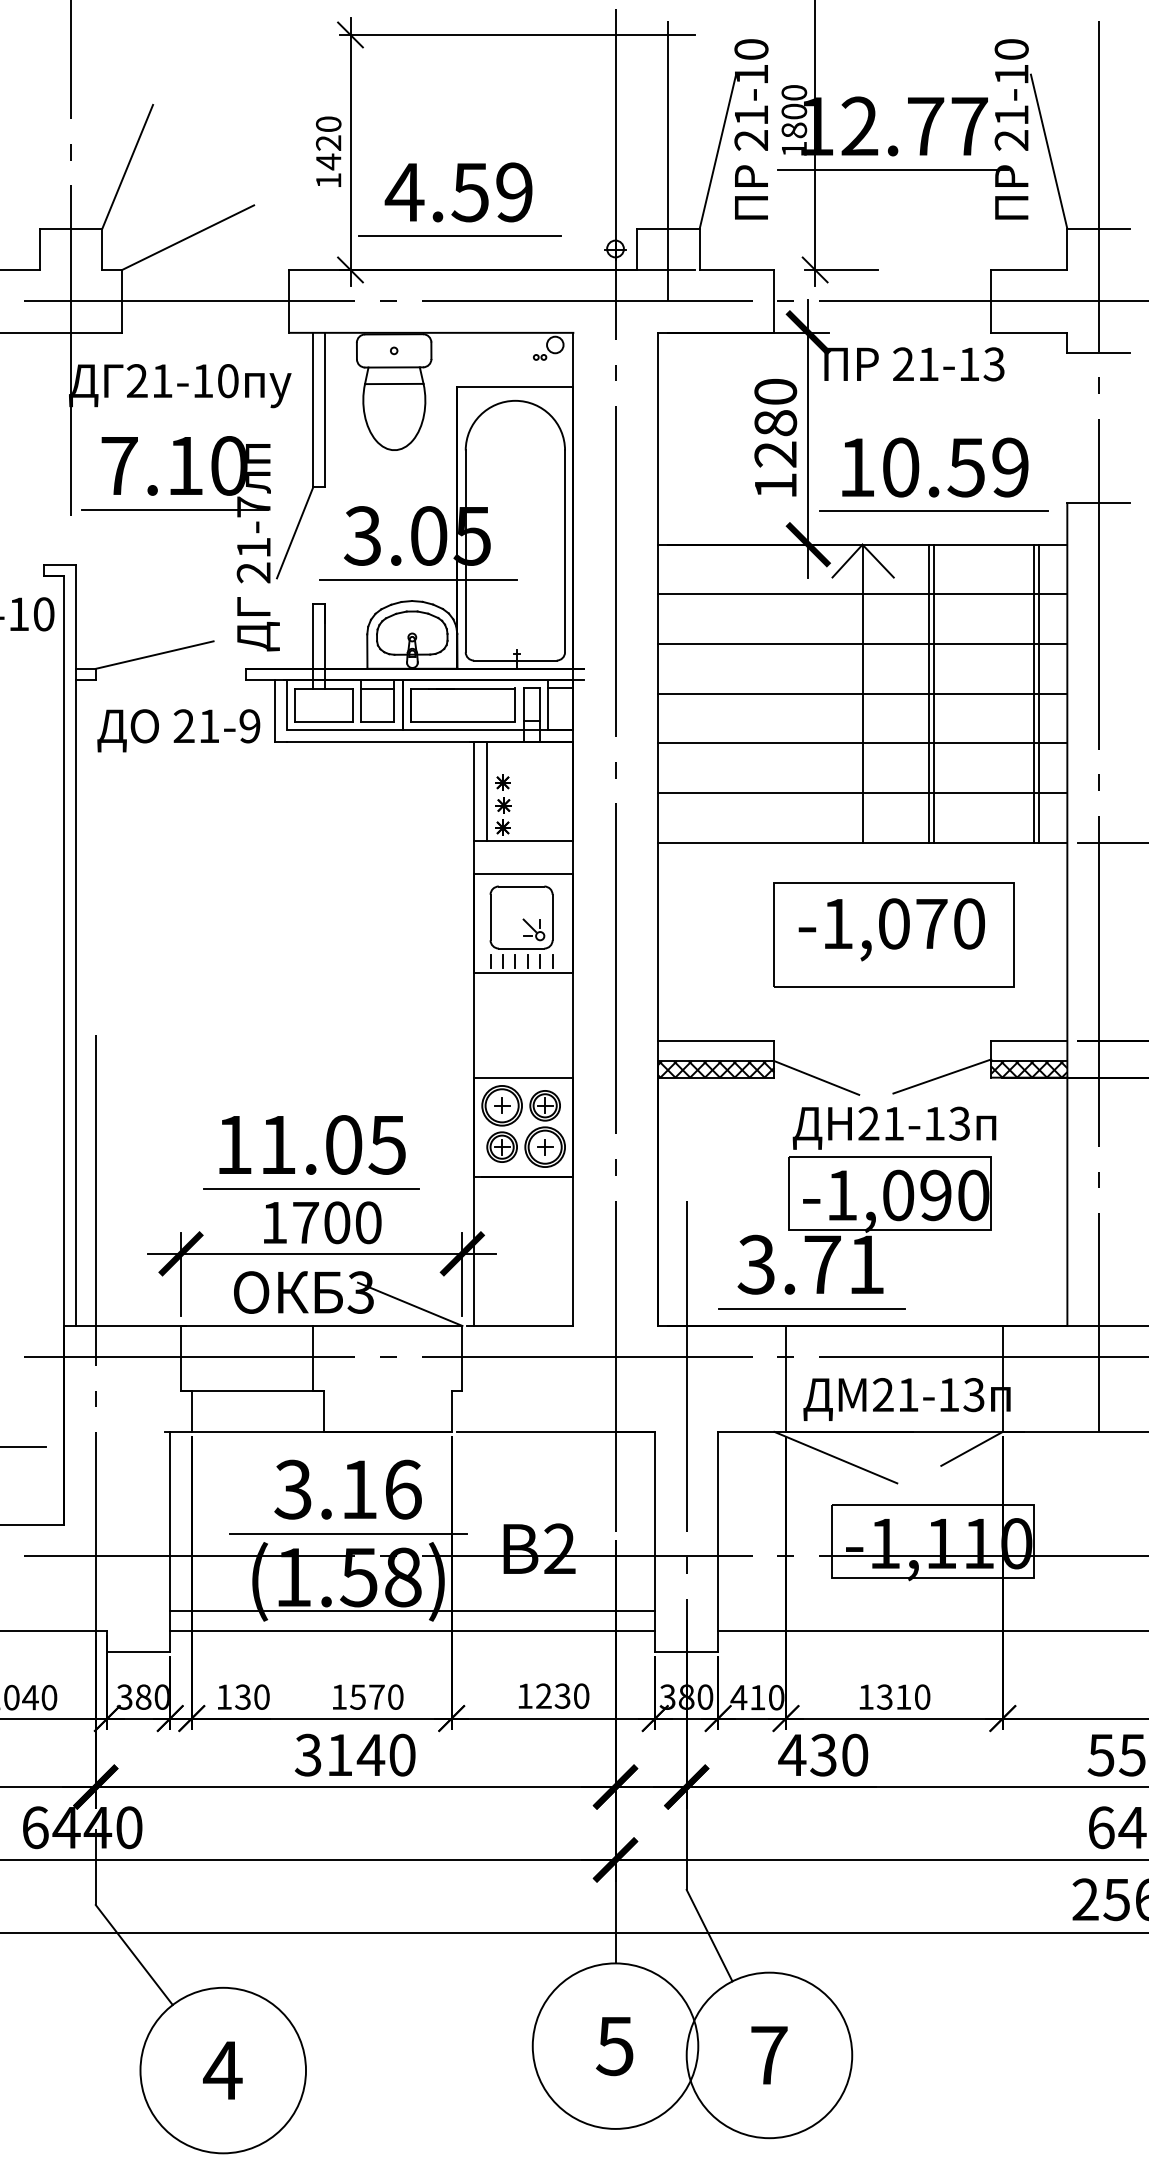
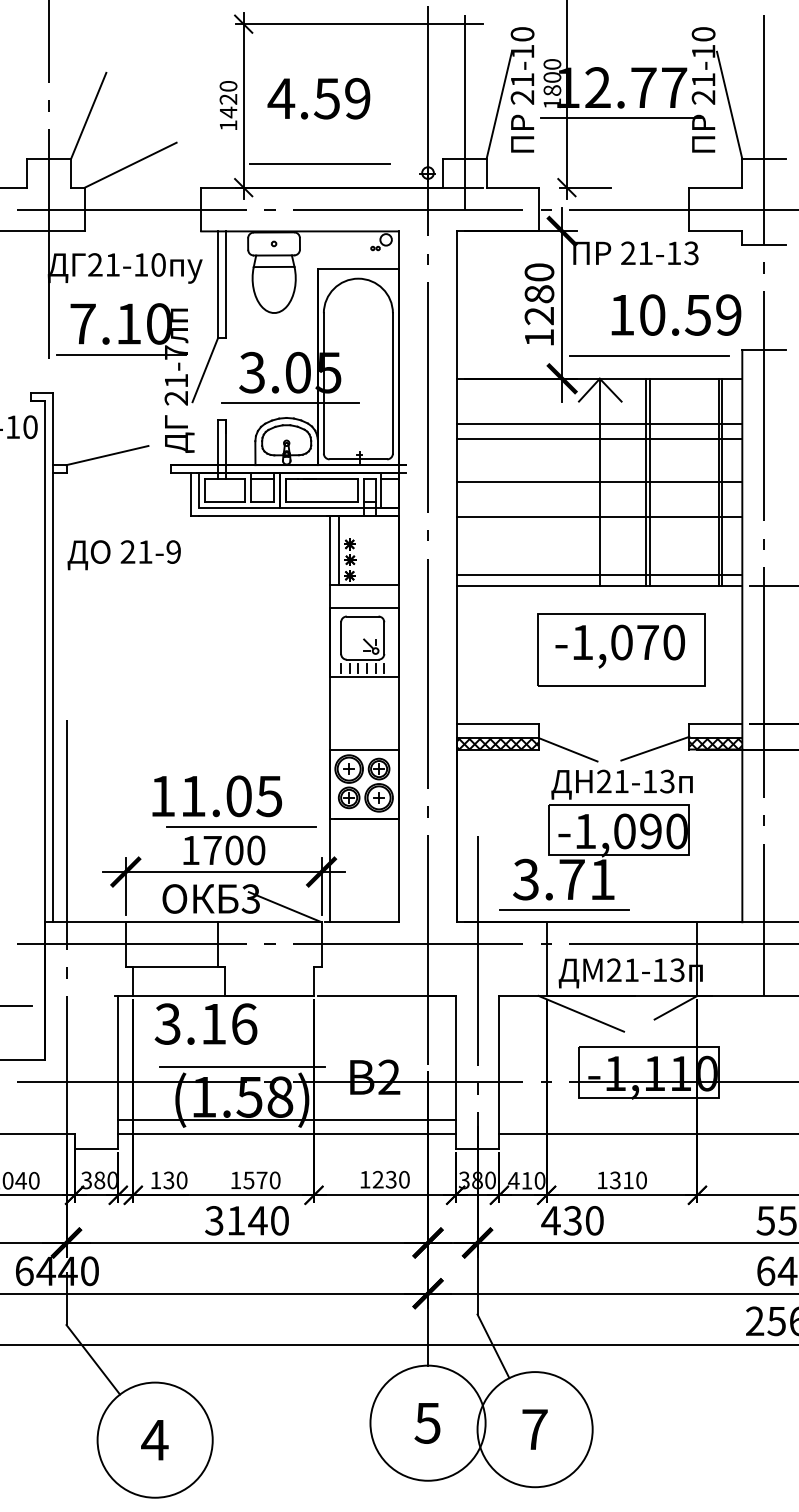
text: (458, 192) -> (318, 98), moved
text: (935, 466) -> (676, 314), moved
line: (862, 594) -> (599, 439), moved
line: (862, 643) -> (599, 423), moved
text: (177, 731) -> (123, 555), moved
line: (862, 793) -> (599, 575), moved
line: (311, 1188) -> (241, 826), moved
text: (347, 1488) -> (205, 1023), moved

